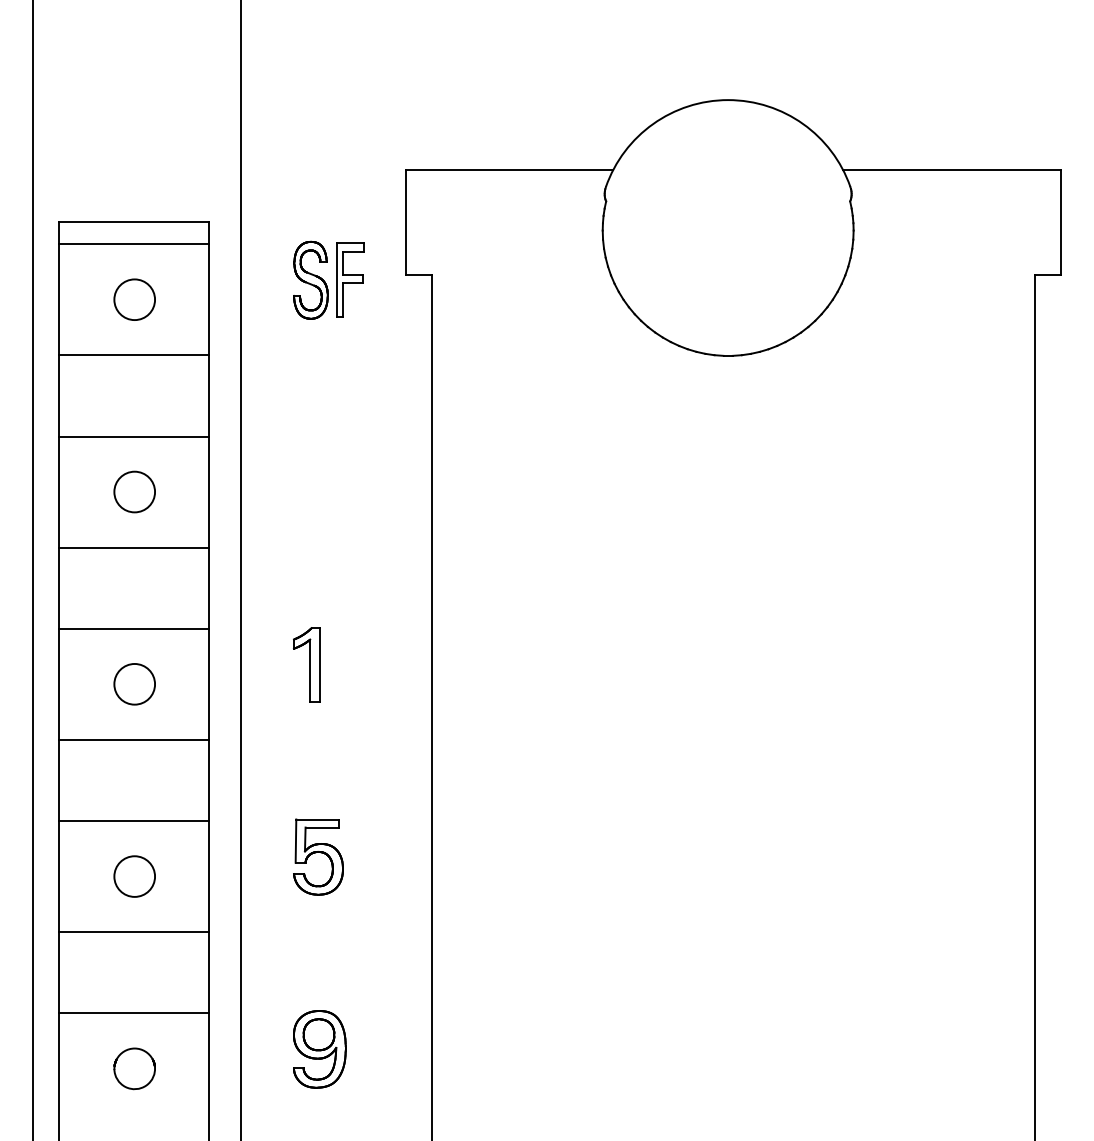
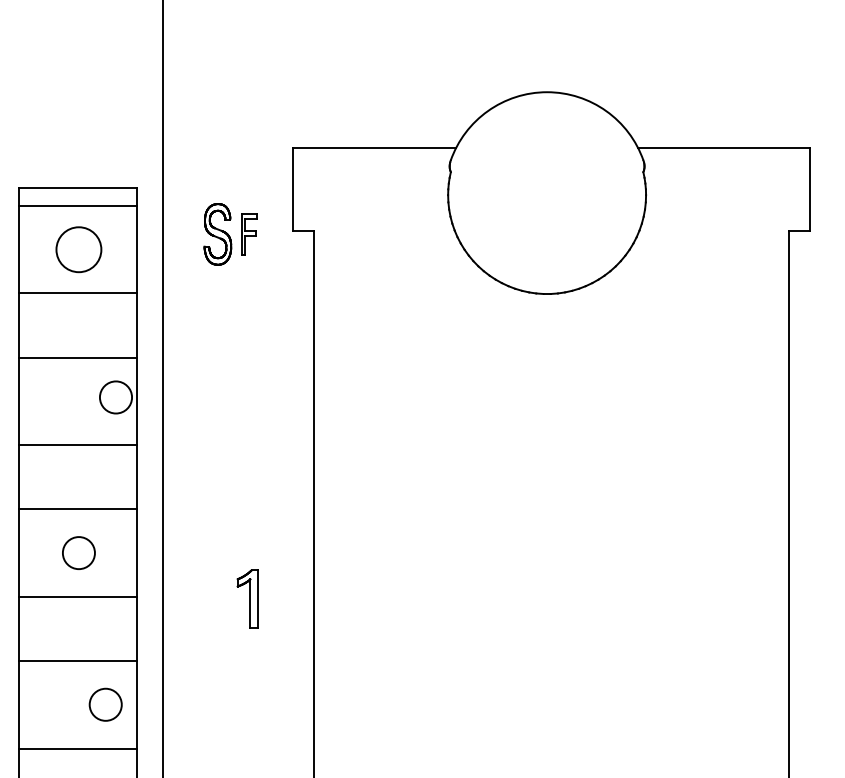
part: (350, 279) -> (249, 233), size x0.7
circle: (134, 299) -> (78, 249), size x1.4
circle: (134, 491) -> (115, 397), moved
part: (306, 664) -> (247, 599), moved
part: (318, 856) -> (223, 688), removed
circle: (134, 876) -> (105, 704), moved

